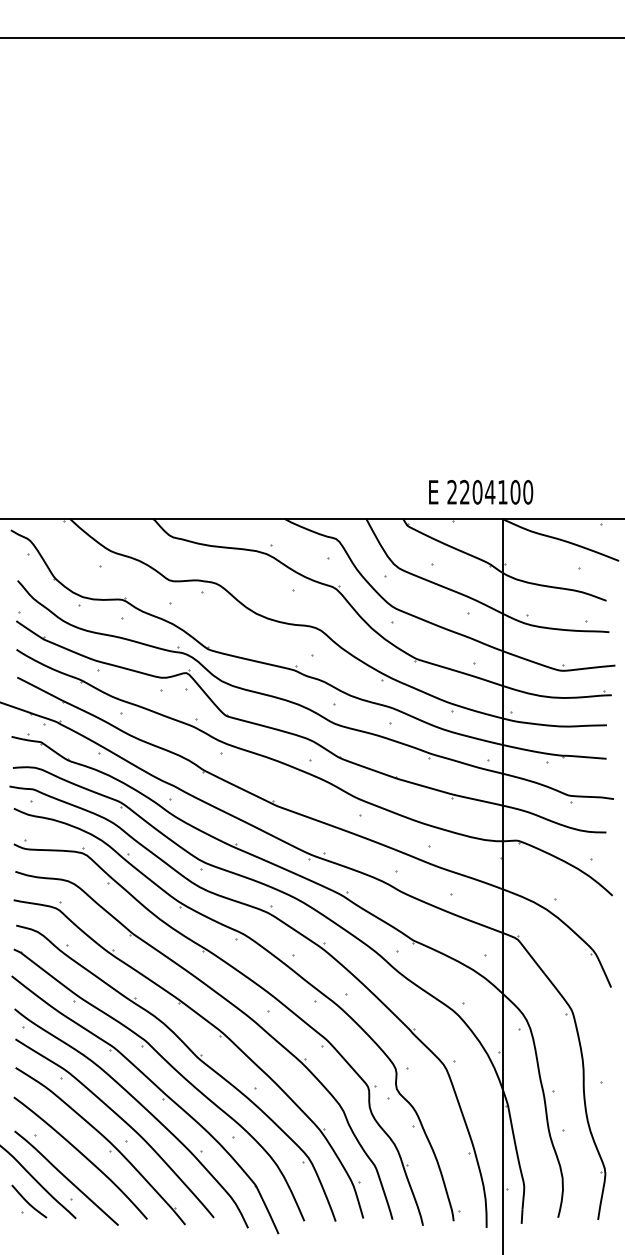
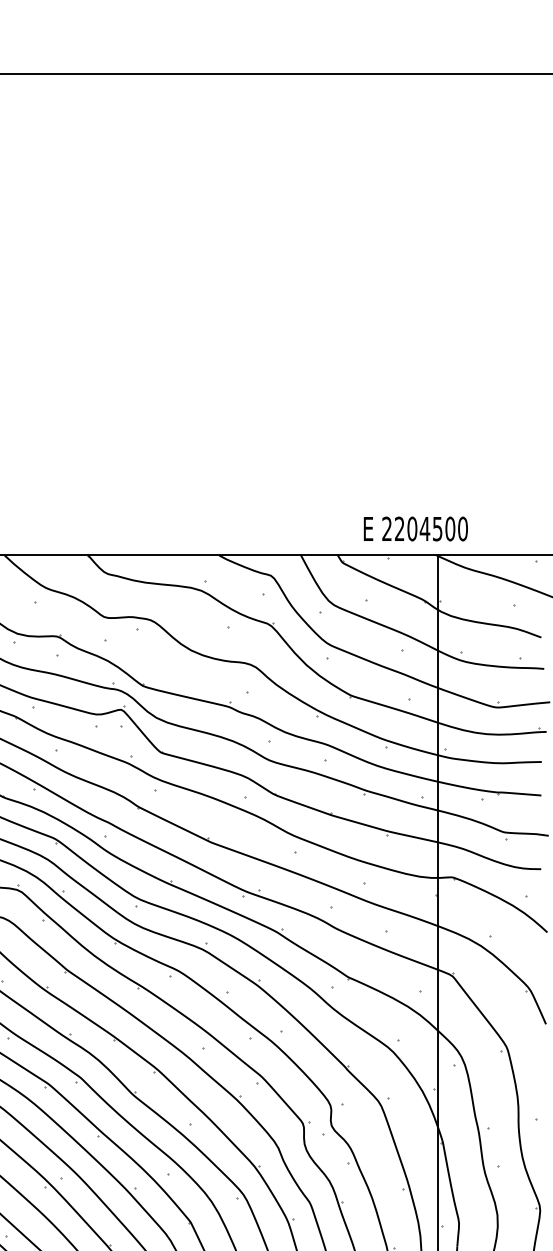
text: (502, 492) -> (437, 529), 2204100 -> 2204500

